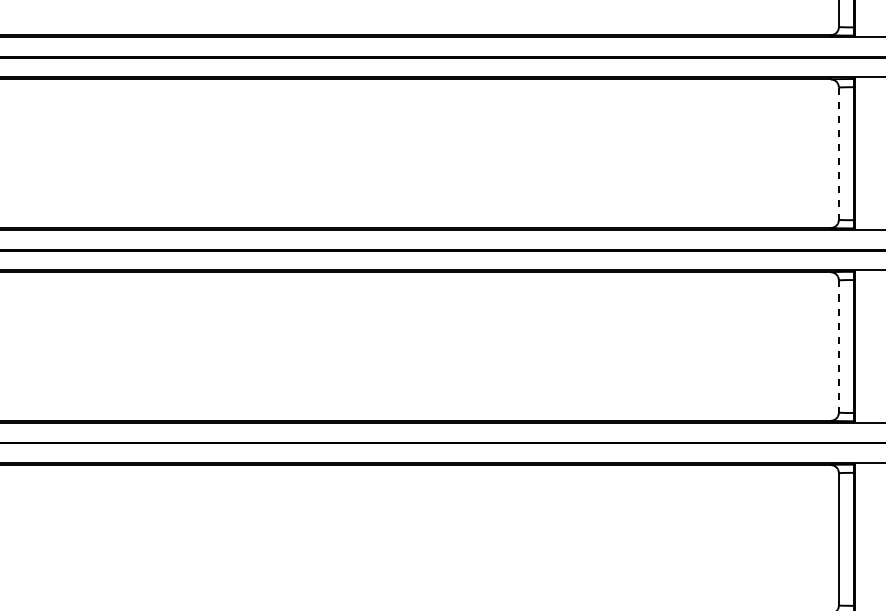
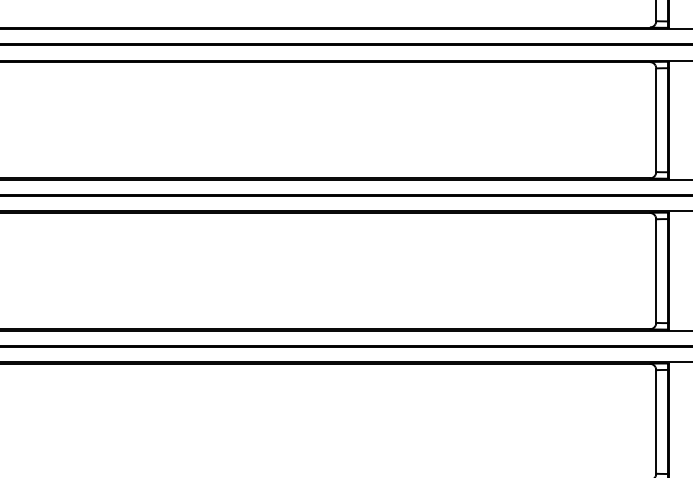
line: (838, 154) -> (655, 120), dashed -> solid
line: (838, 347) -> (655, 271), dashed -> solid

